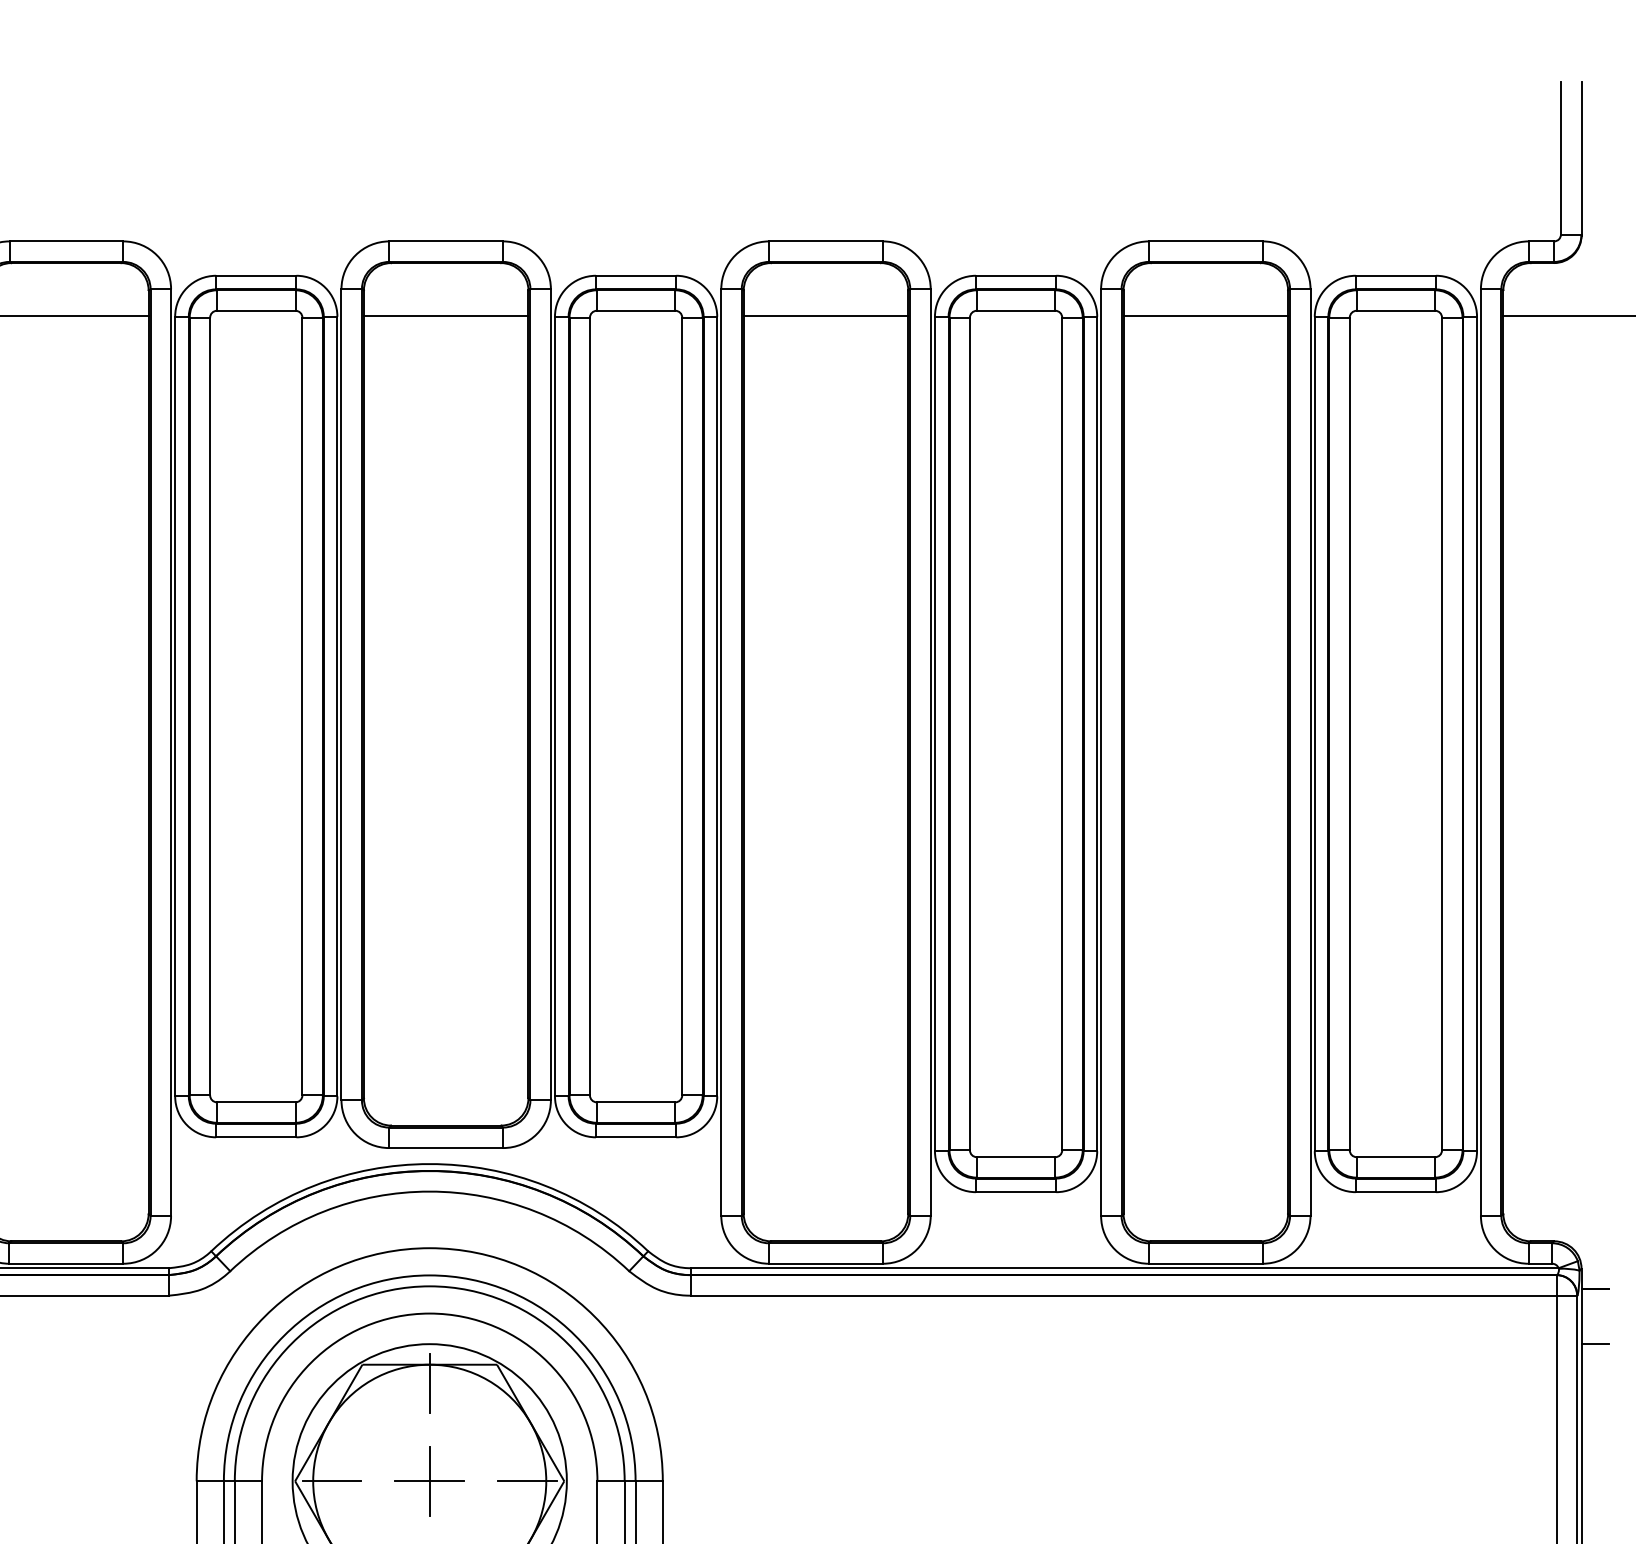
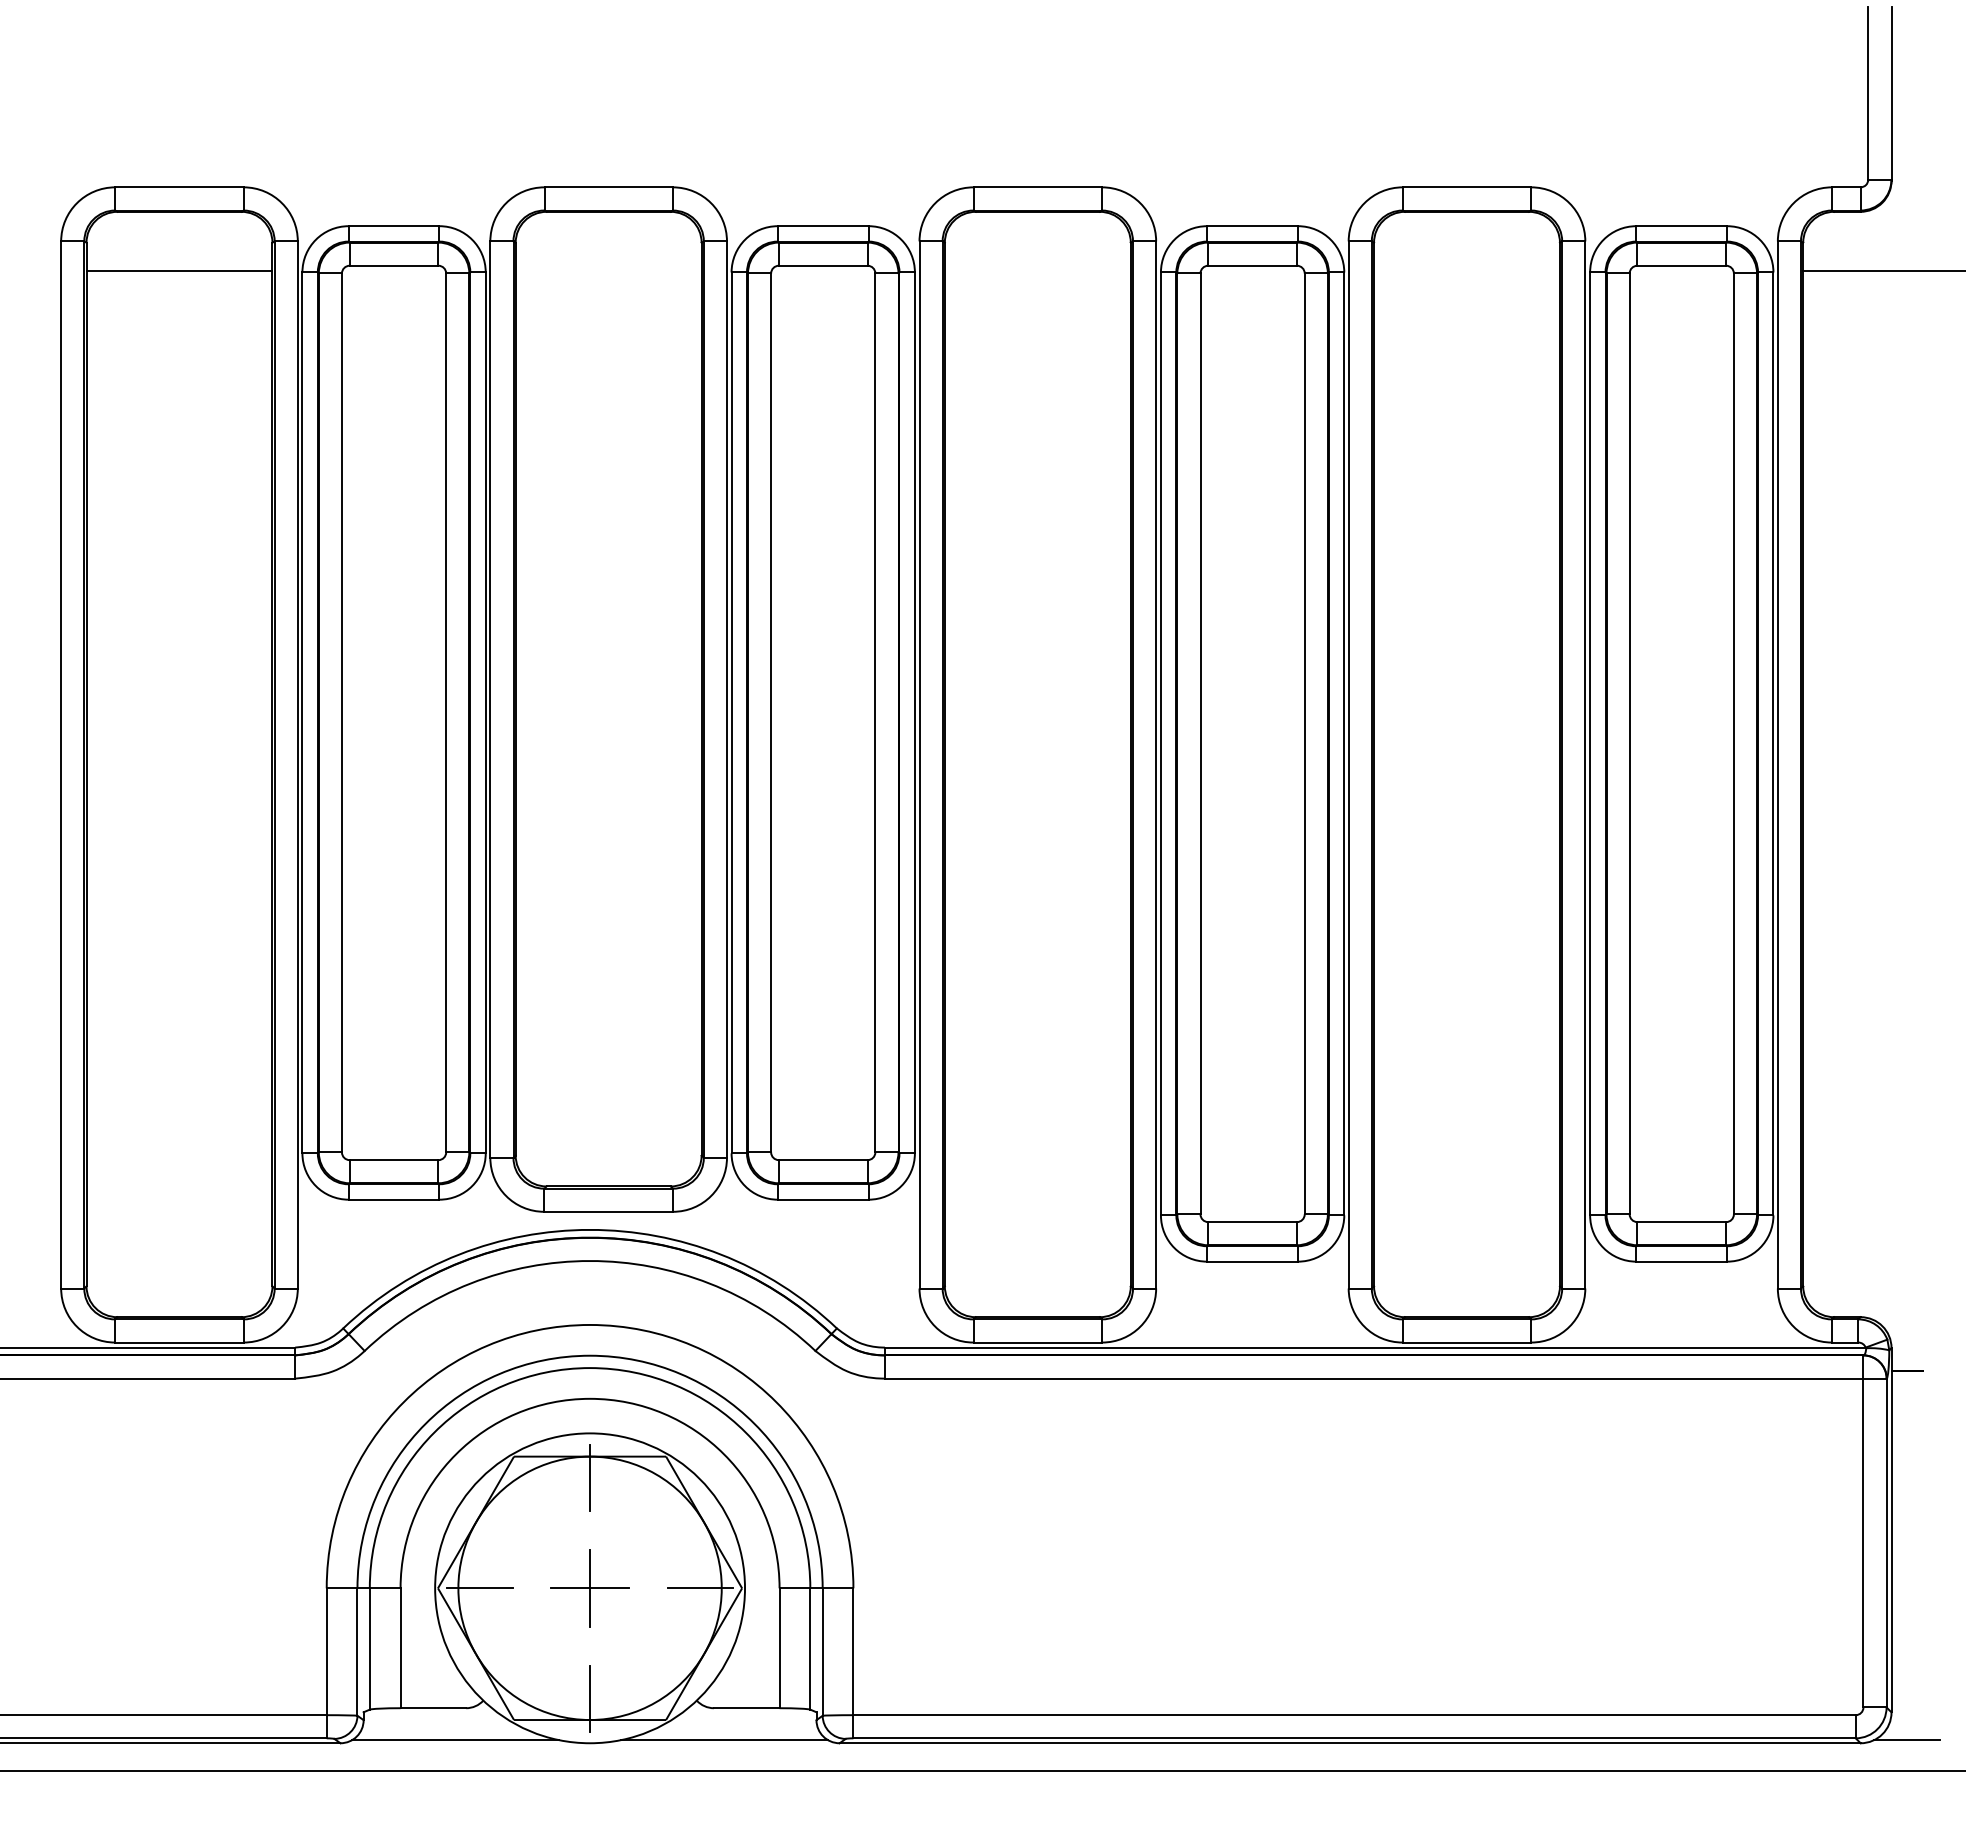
line: (446, 315) -> (608, 271), removed
line: (825, 315) -> (1037, 271), removed
line: (1205, 315) -> (1466, 271), removed
line: (1594, 1344) -> (1906, 1433), removed

